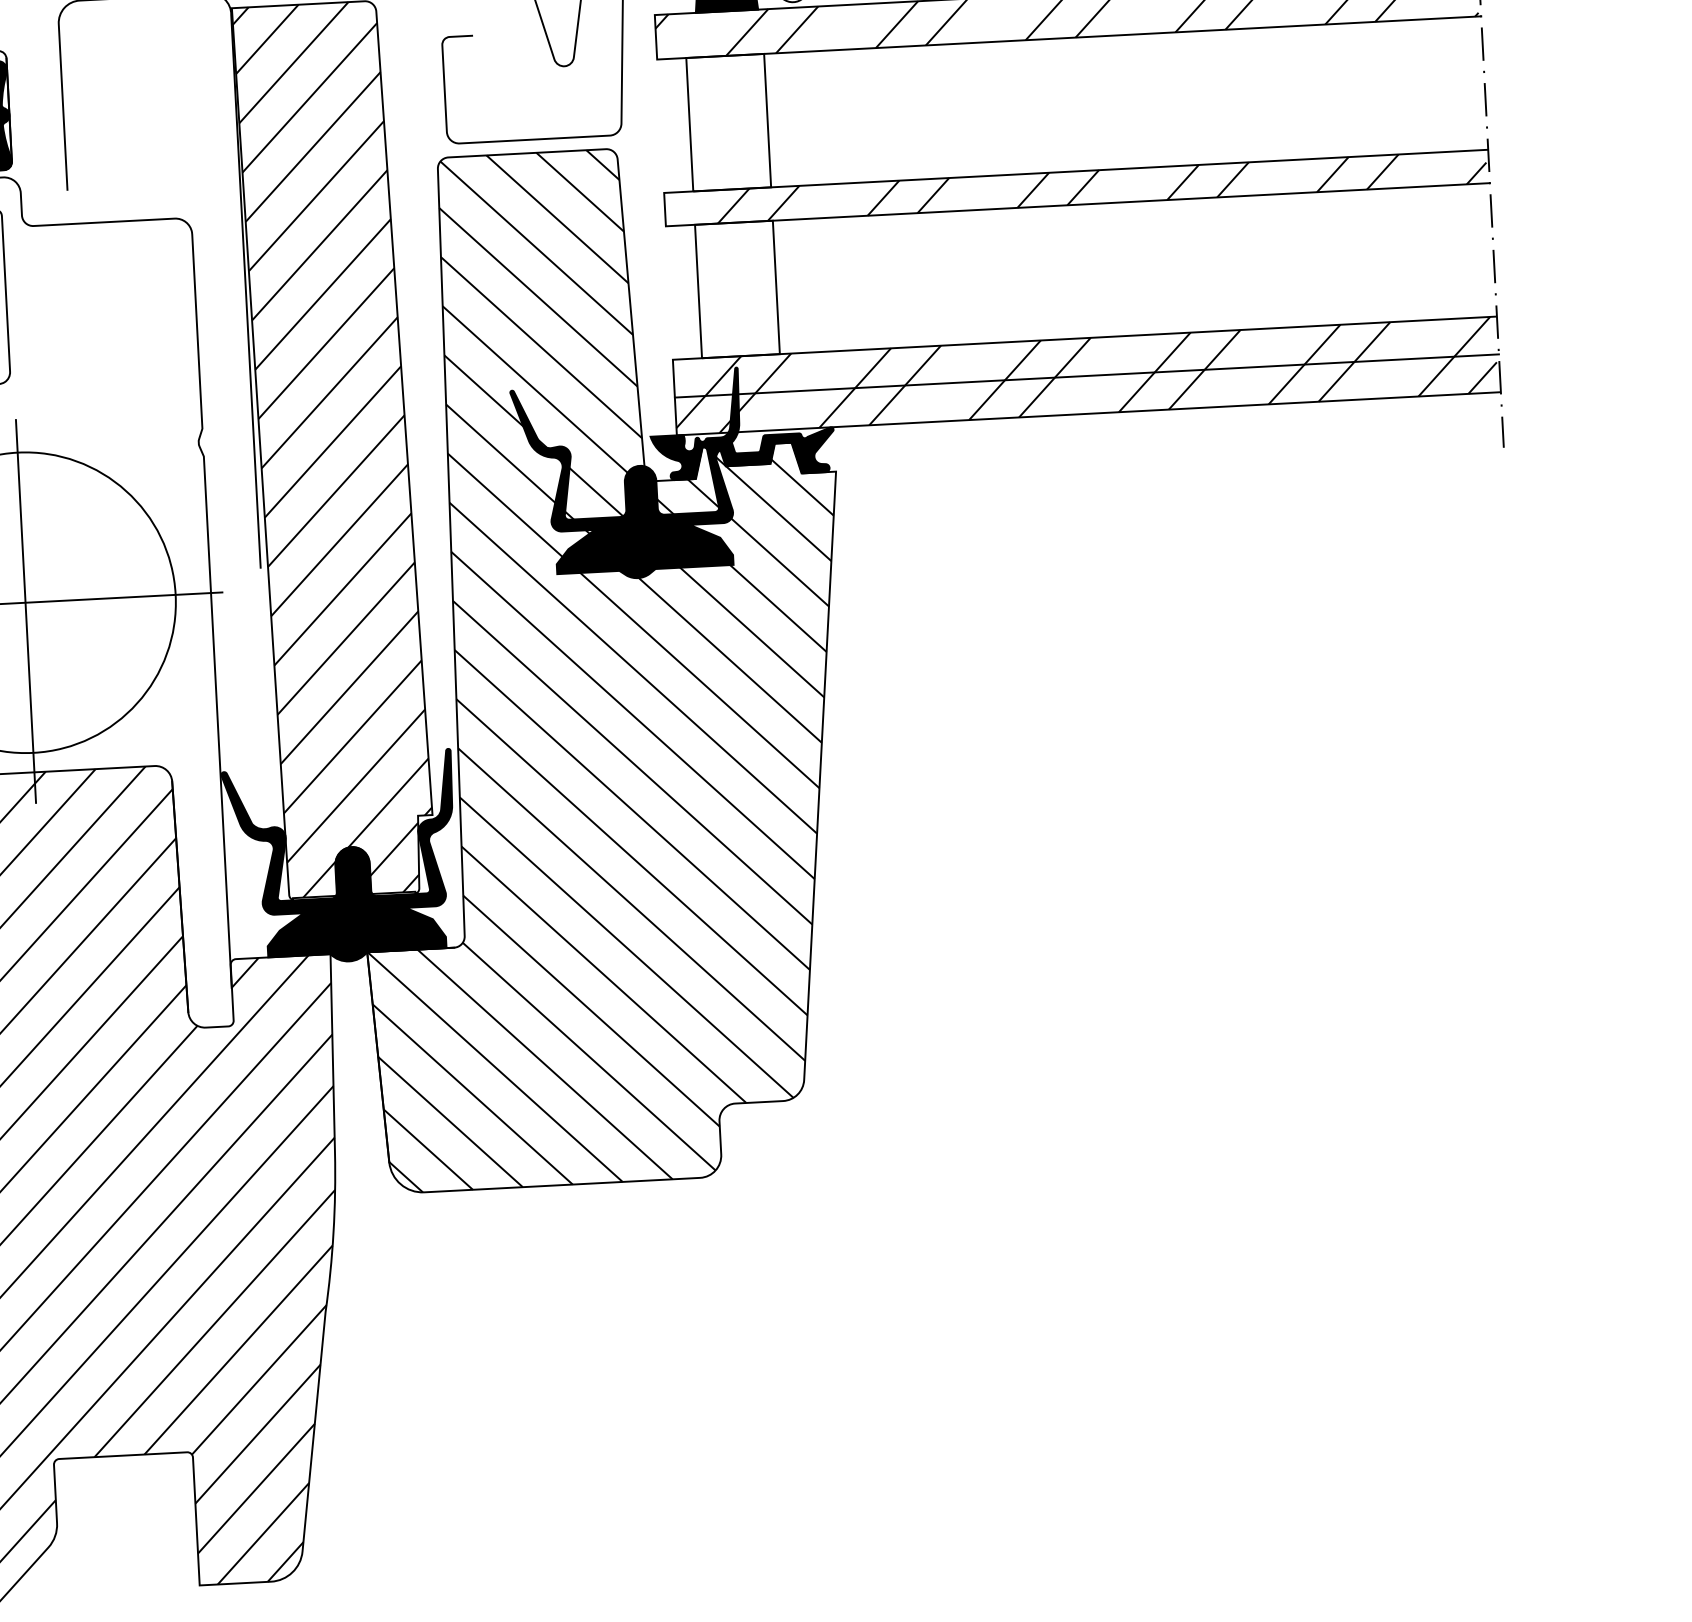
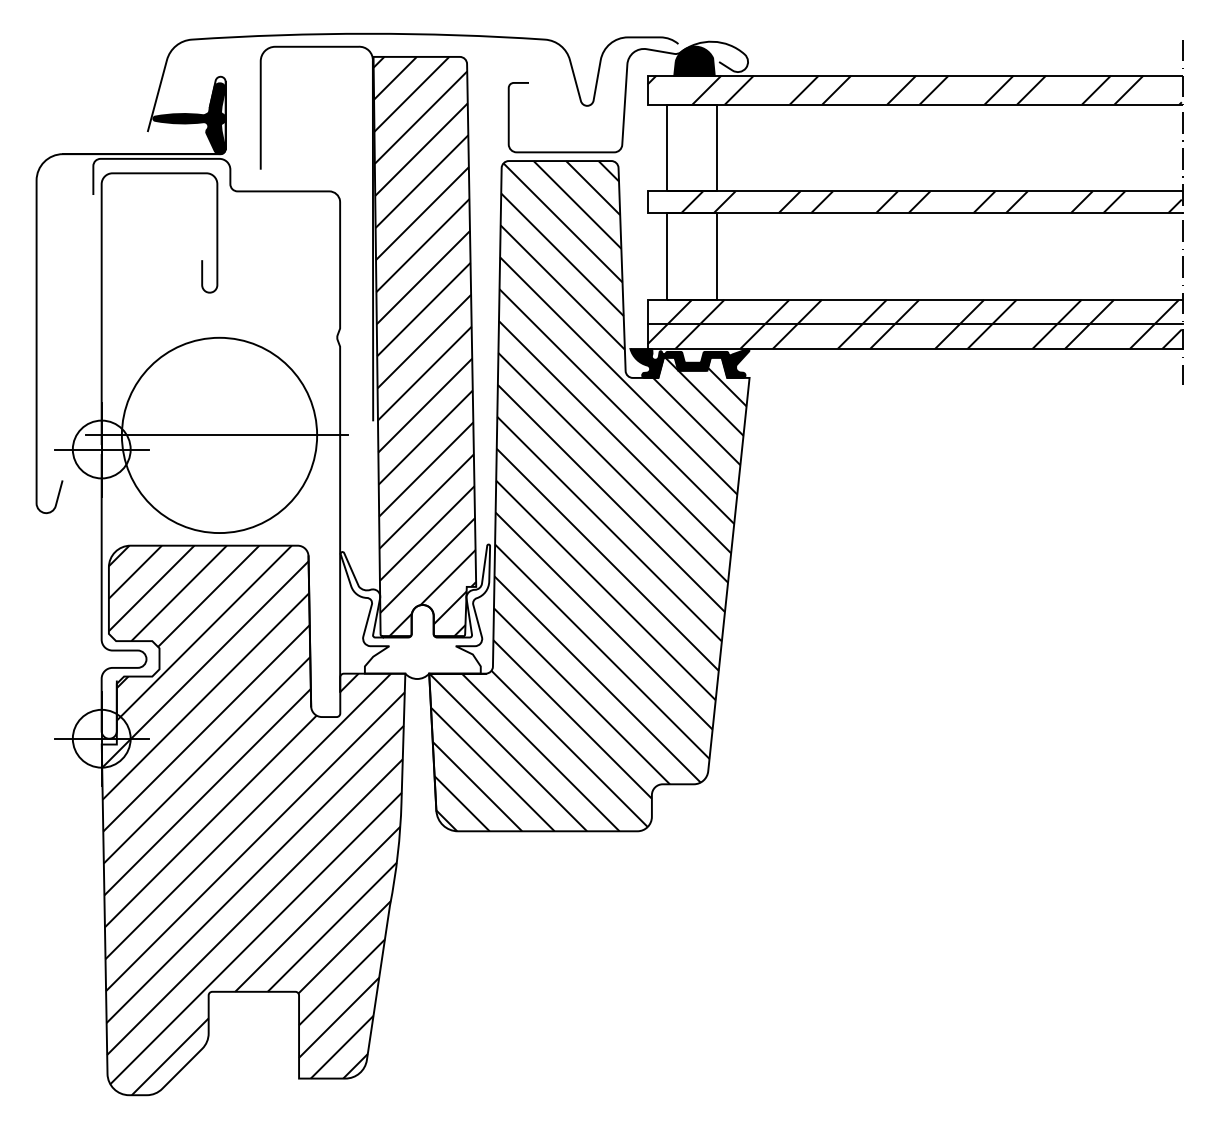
fill: (627, 475) -> (614, 373), removed
line: (25, 610) -> (219, 440), removed
fill: (341, 857) -> (415, 611), removed

